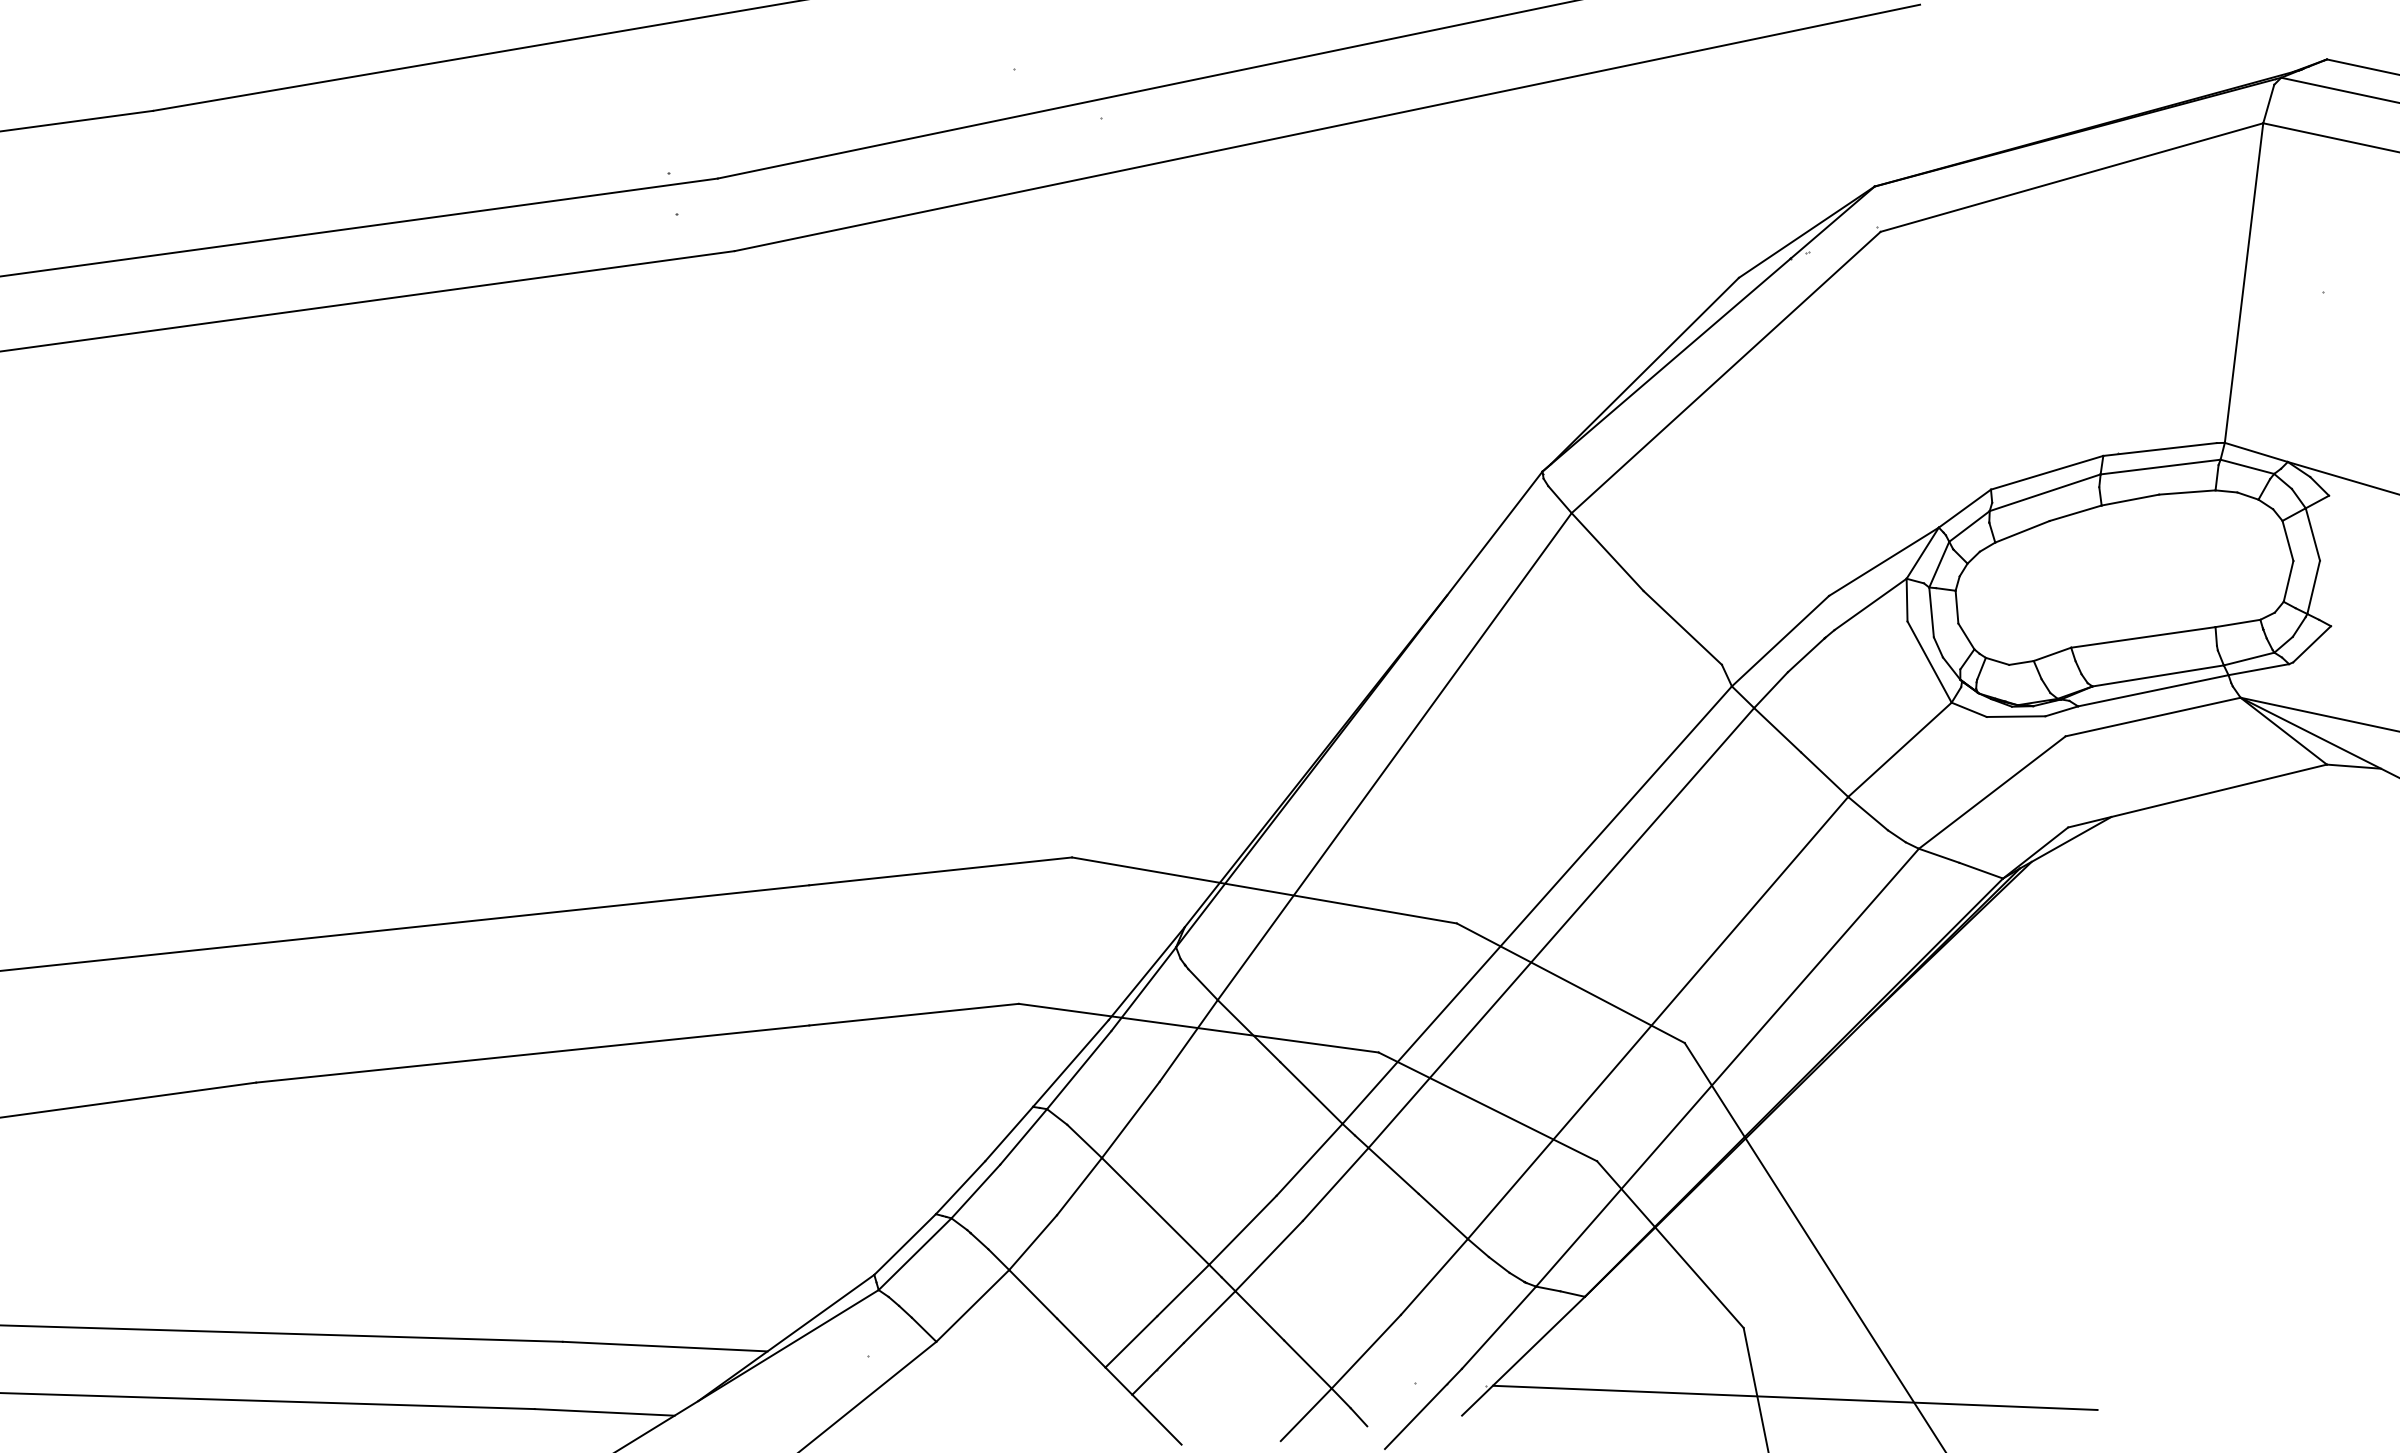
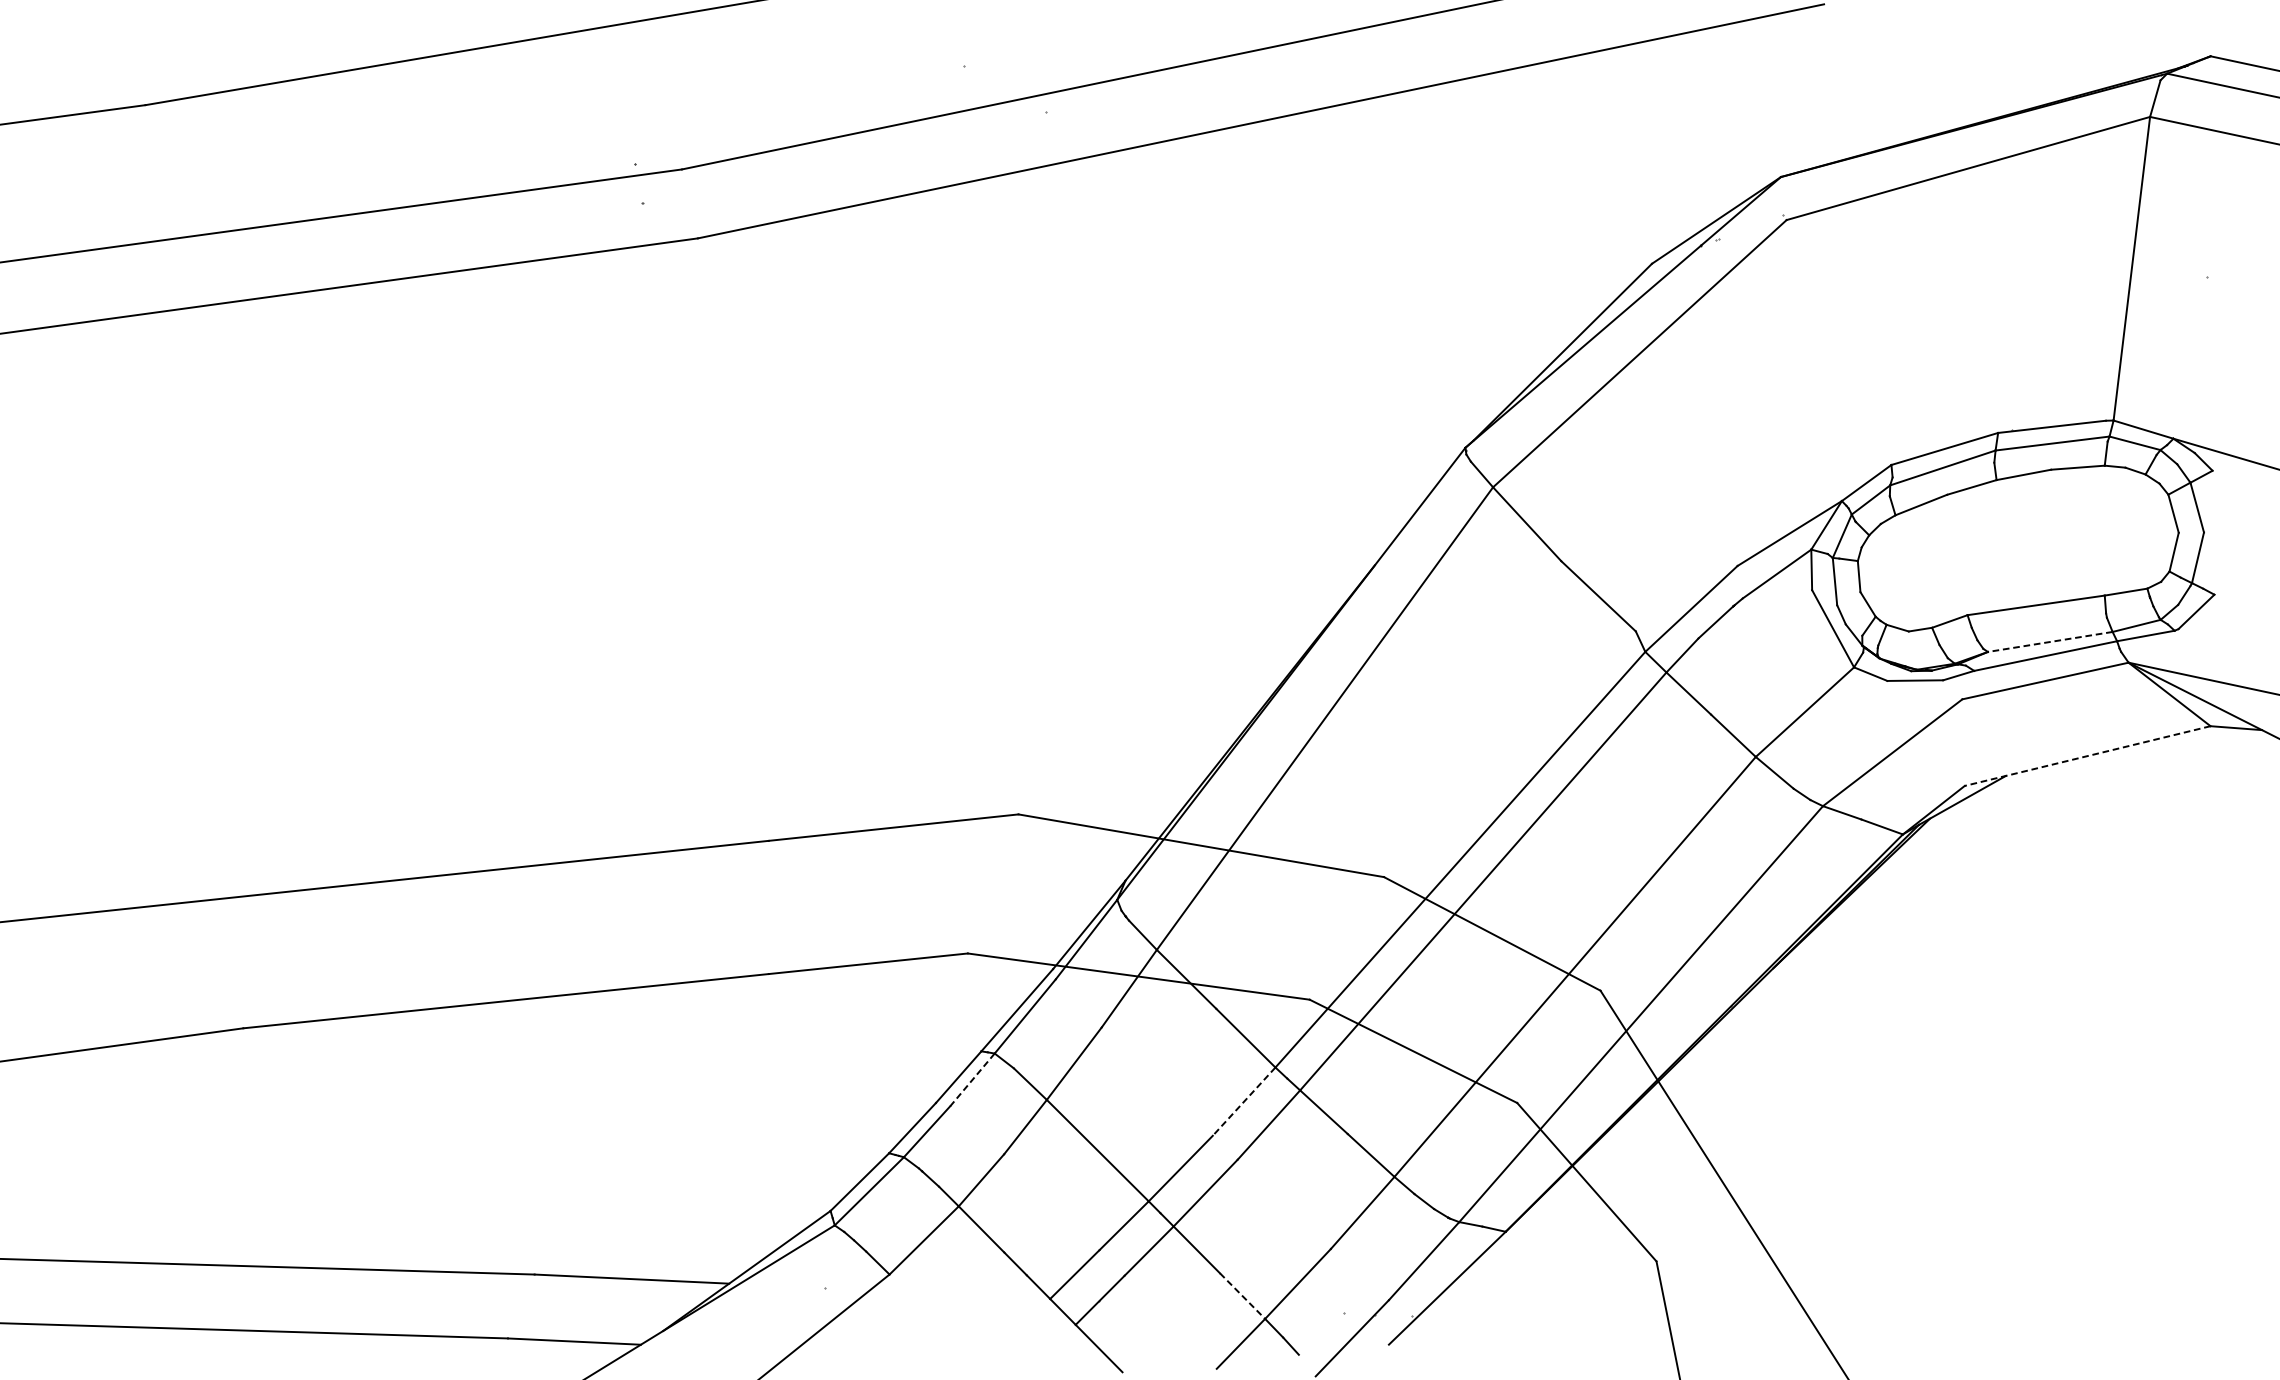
line: (2157, 676) -> (2049, 642), solid -> dashed
line: (2197, 796) -> (2087, 756), solid -> dashed
line: (1023, 1137) -> (972, 1080), solid -> dashed
line: (1309, 1159) -> (1244, 1101), solid -> dashed
line: (1307, 1364) -> (1242, 1296), solid -> dashed
line: (1794, 1397) -> (1704, 1327), removed

